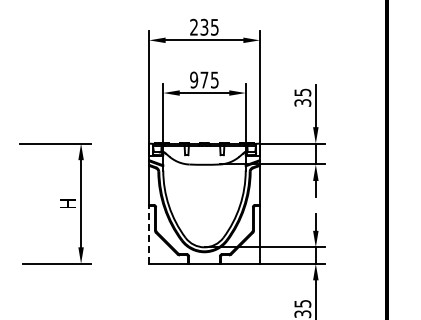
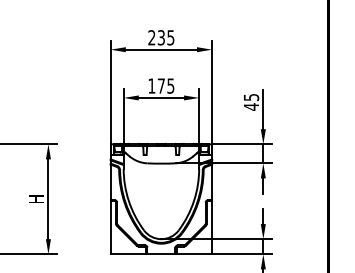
text: (194, 79) -> (152, 85), 975 -> 175
text: (302, 102) -> (251, 106), 35 -> 45
line: (149, 234) -> (111, 227), dashed -> solid

